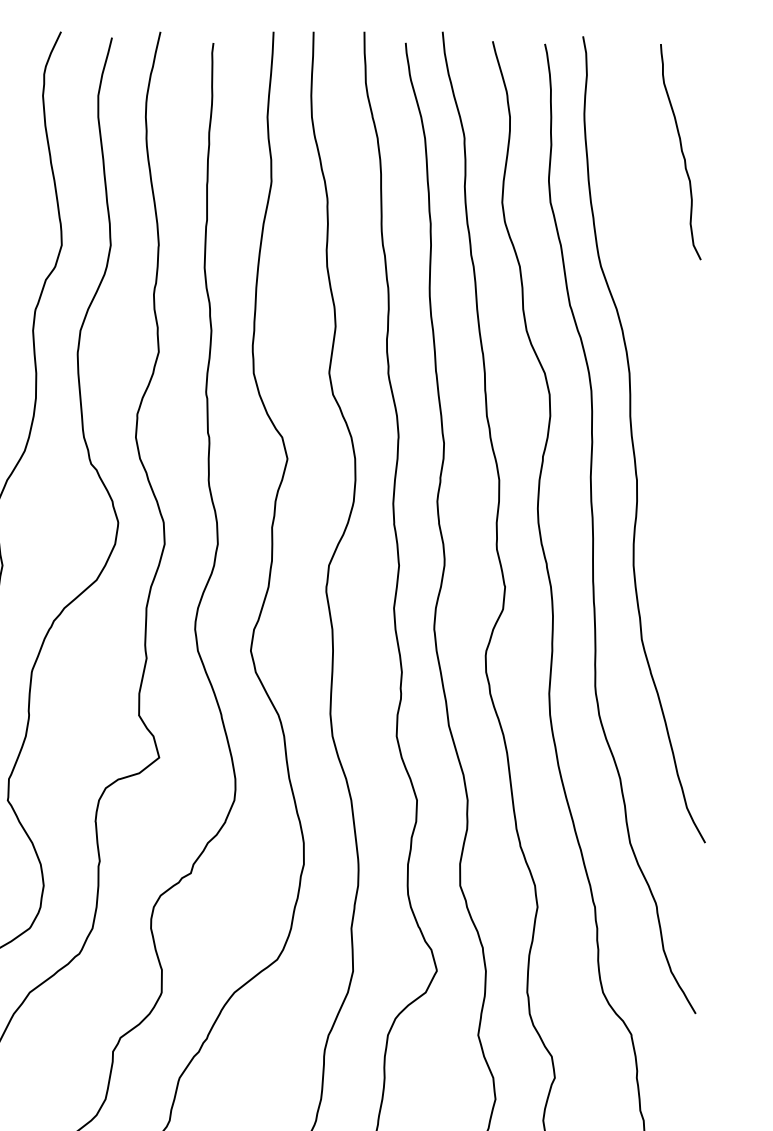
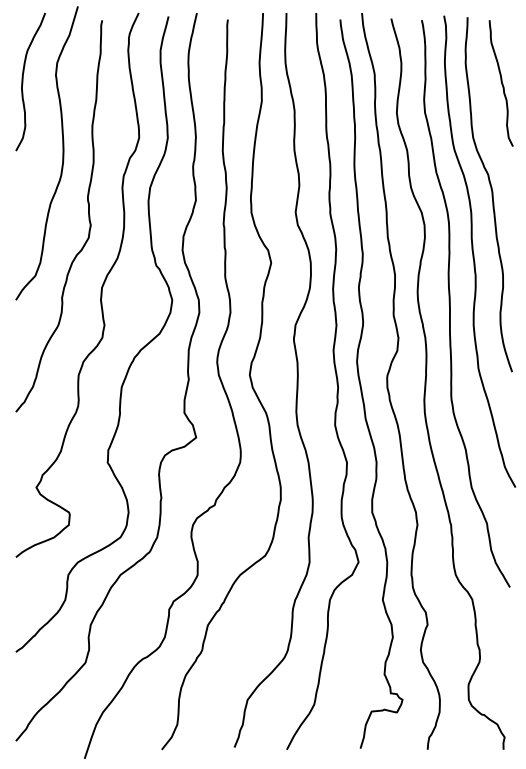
curve: (664, 342) -> (491, 194), added

